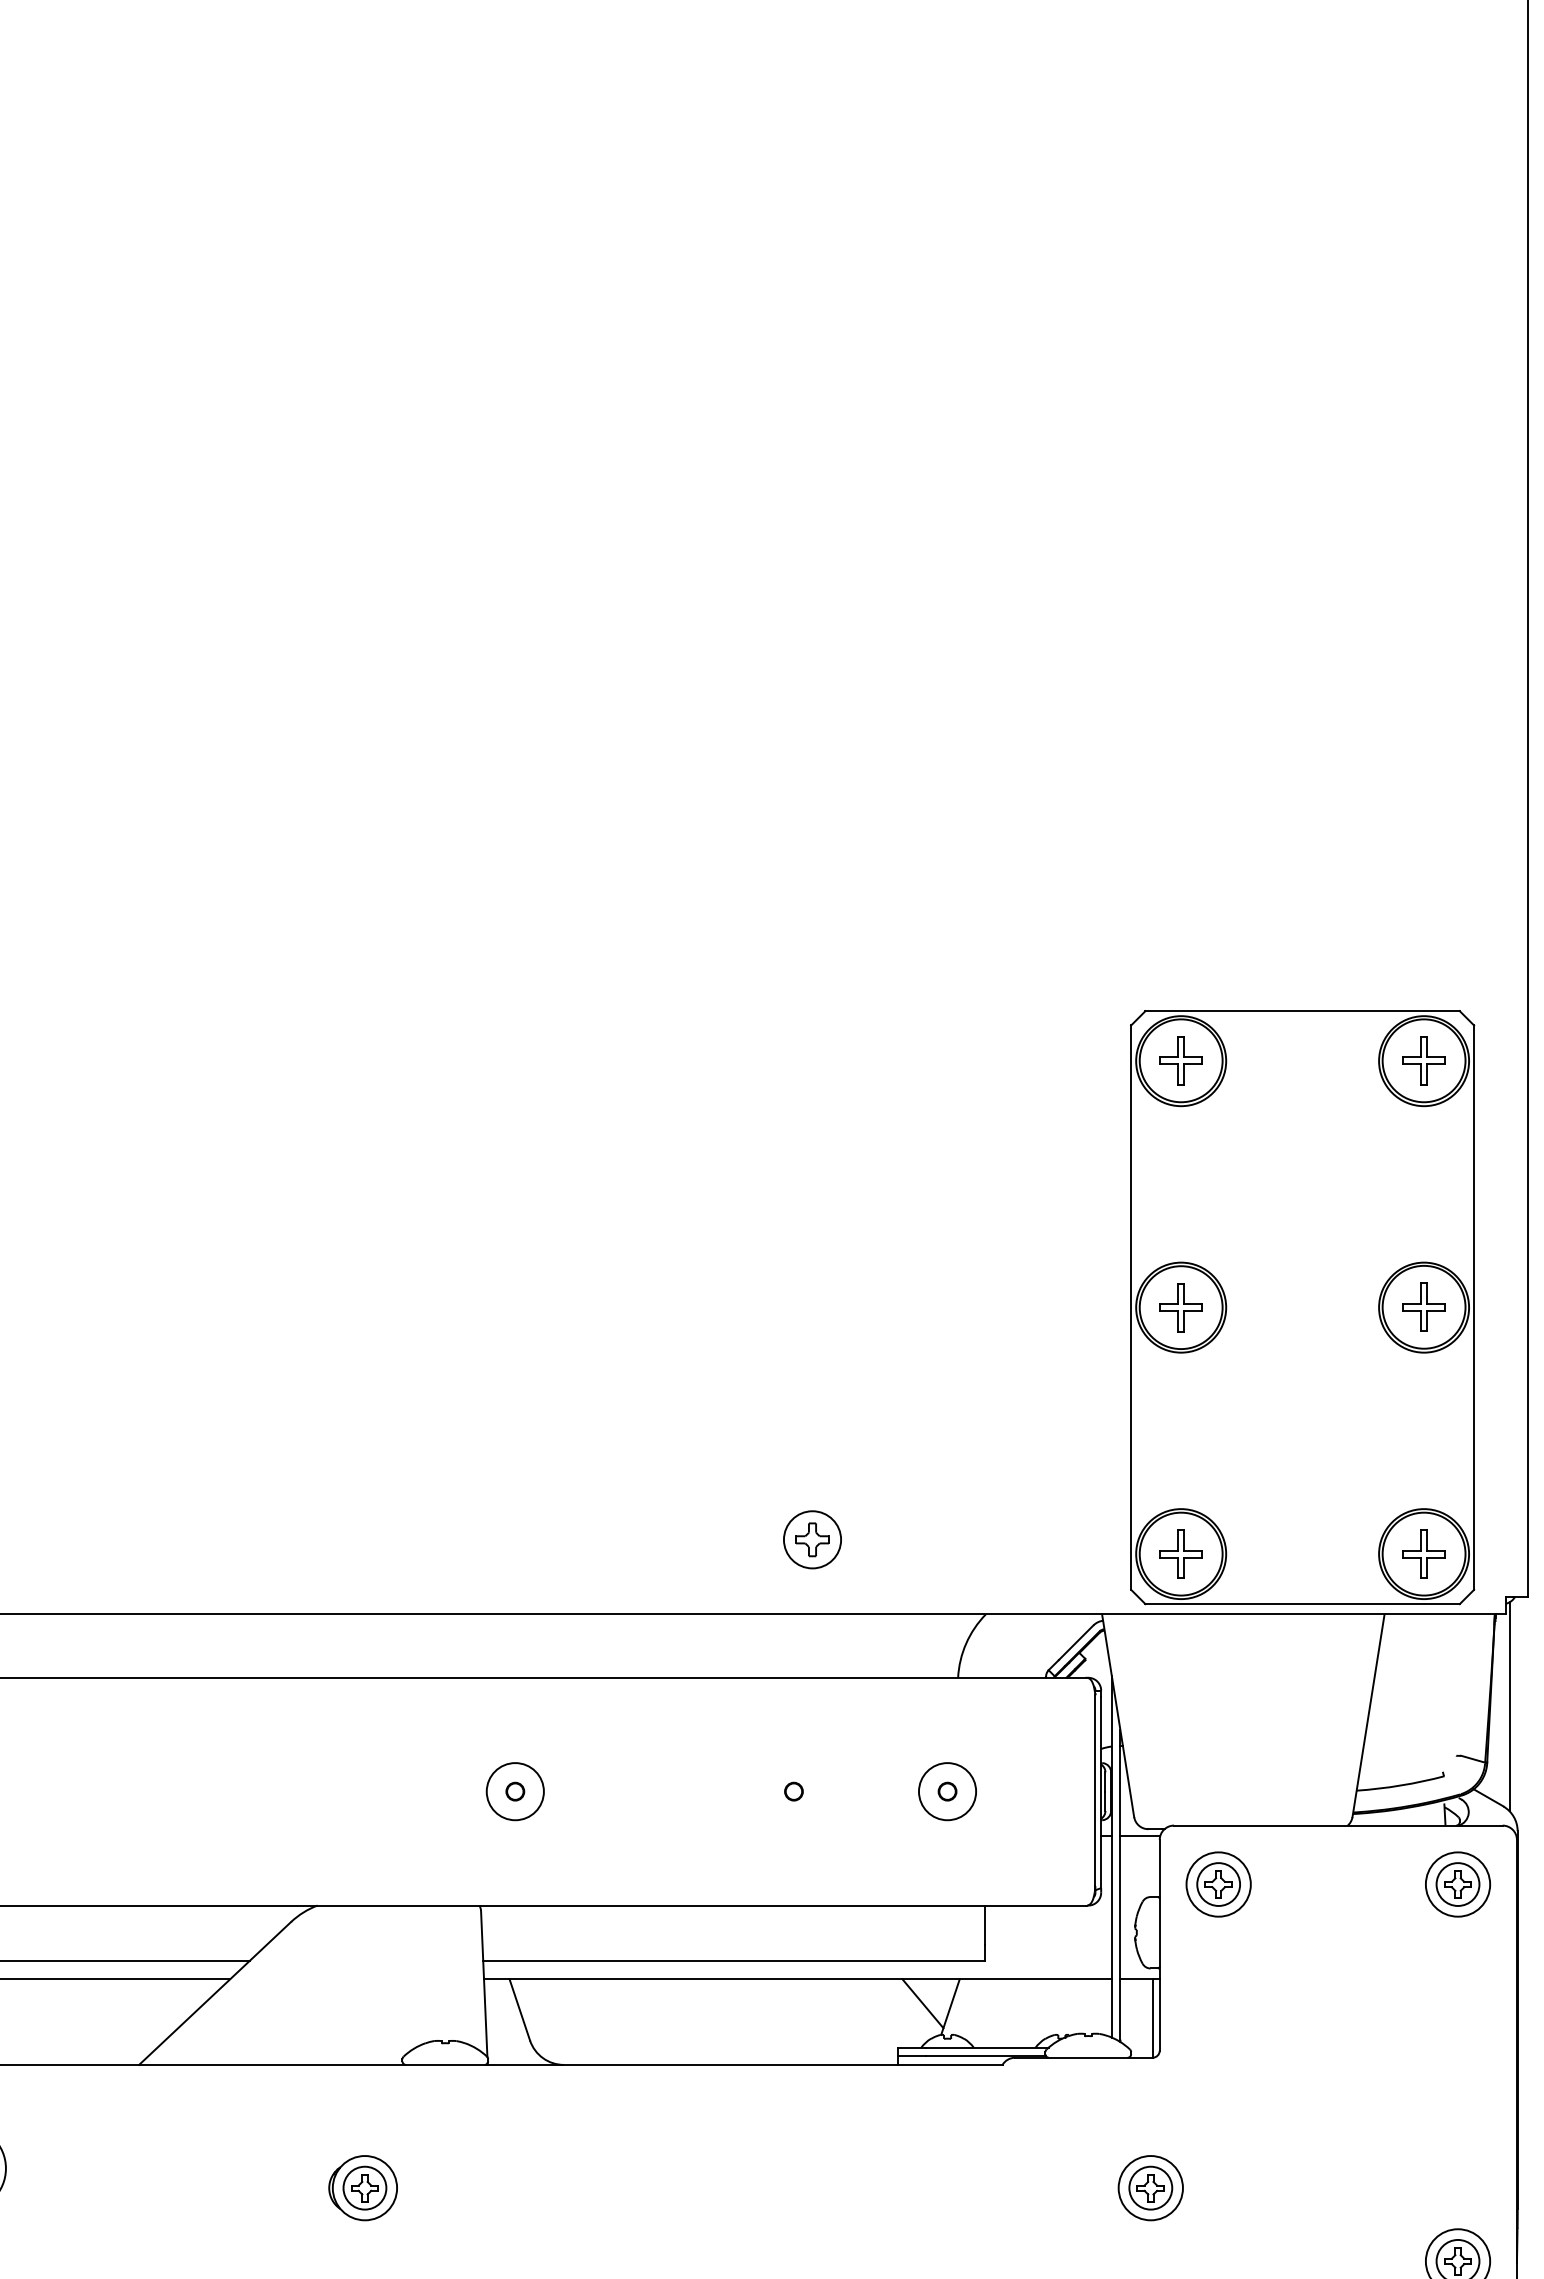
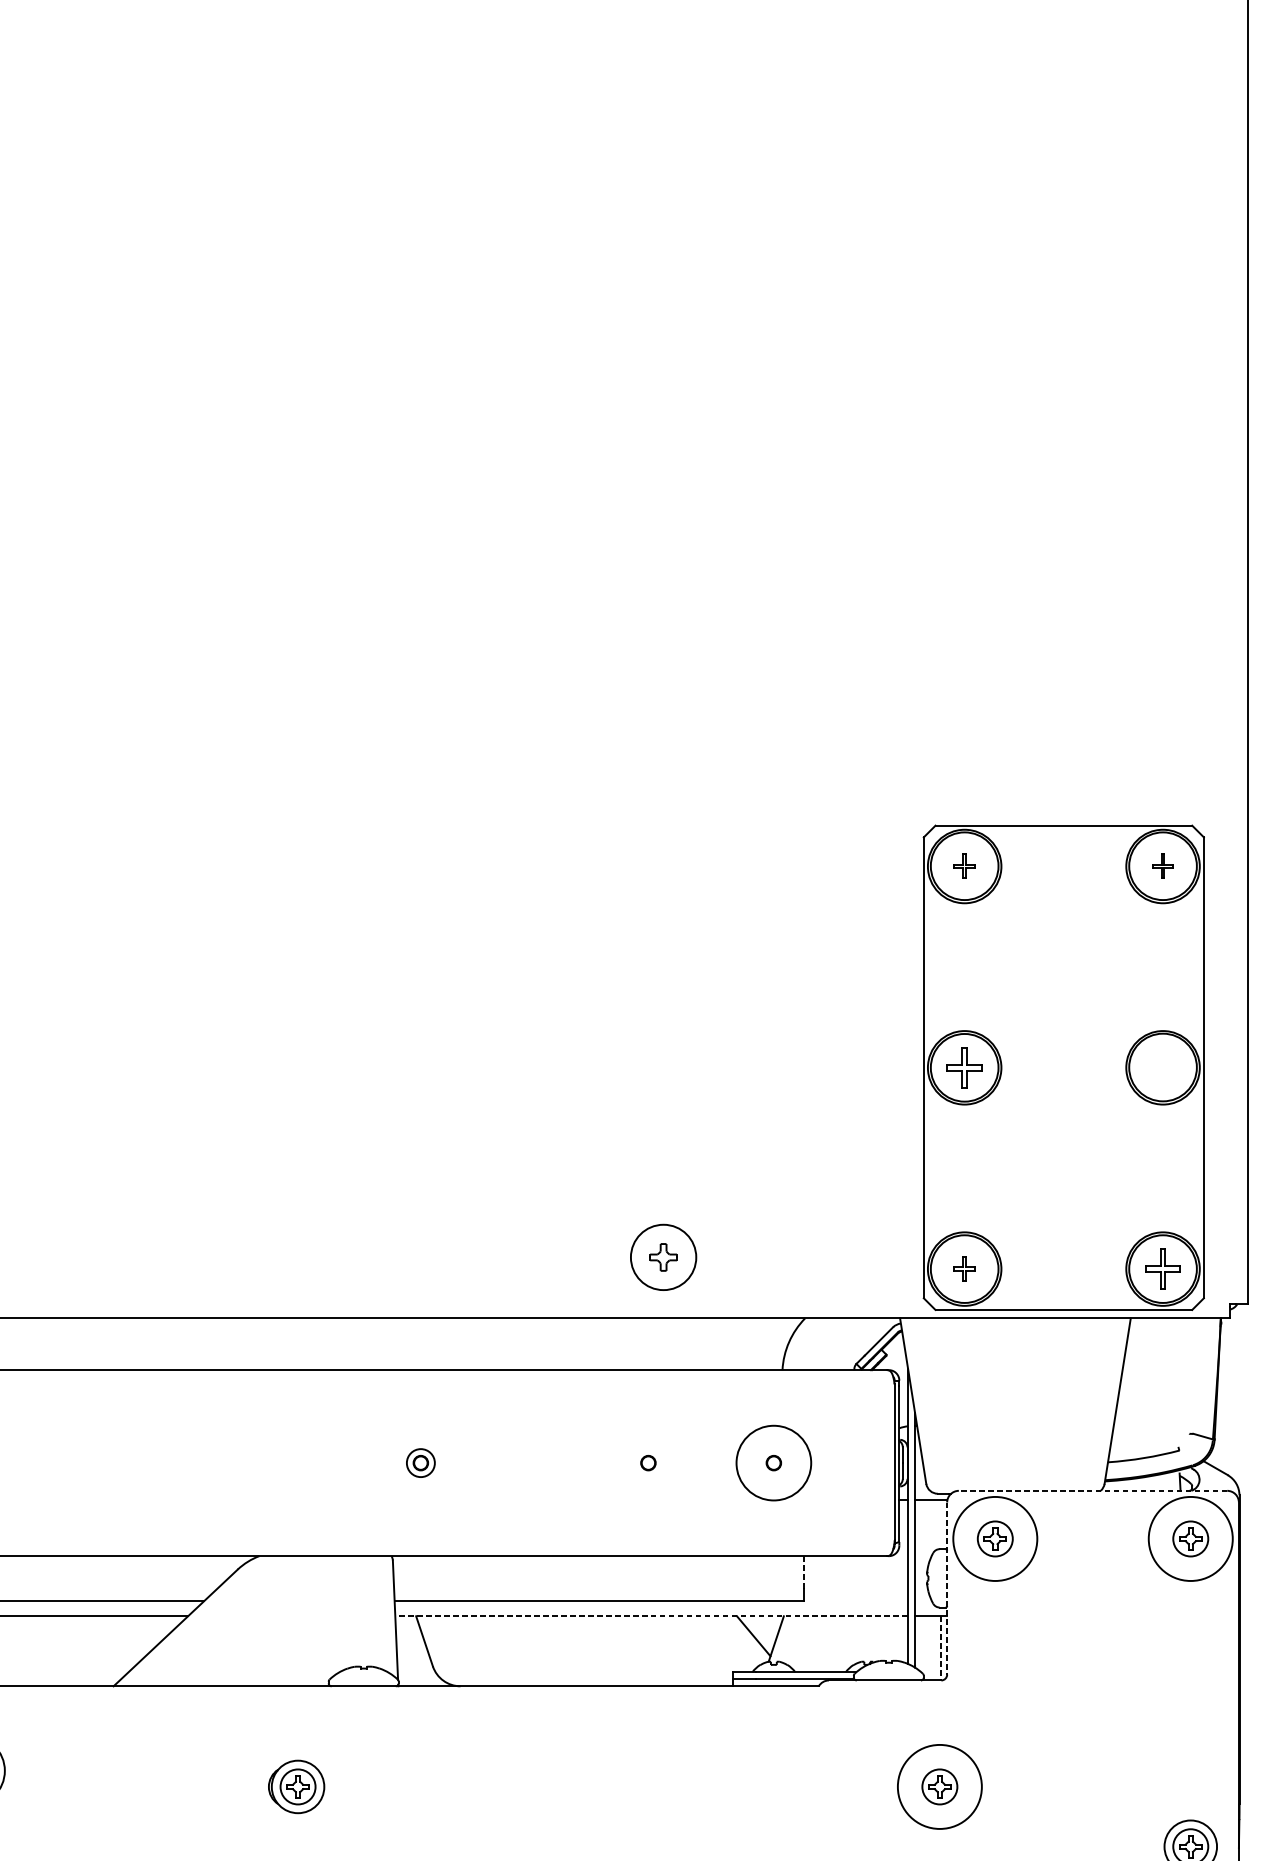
part: (1180, 1060) -> (964, 865), size x0.6
part: (1423, 1060) -> (1162, 865), size x0.6
part: (1423, 1306) -> (1162, 1066), removed
circle: (812, 1539) -> (663, 1257), size x1.4
part: (1180, 1553) -> (964, 1268), size x0.6
line: (1509, 1706) -> (1232, 1393), removed
circle: (514, 1791) -> (420, 1462), size x0.6
circle: (947, 1791) -> (773, 1462), size x1.6
line: (1337, 1825) -> (1092, 1490), solid -> dashed
circle: (1218, 1884) -> (995, 1538), size x1.6
circle: (1457, 1884) -> (1190, 1538), size x1.6
line: (984, 1925) -> (804, 1572), solid -> dashed
line: (1159, 1945) -> (946, 1588), solid -> dashed
line: (797, 1979) -> (651, 1616), solid -> dashed
line: (1152, 2018) -> (941, 1648), solid -> dashed
circle: (1150, 2188) -> (939, 1787), size x1.6

